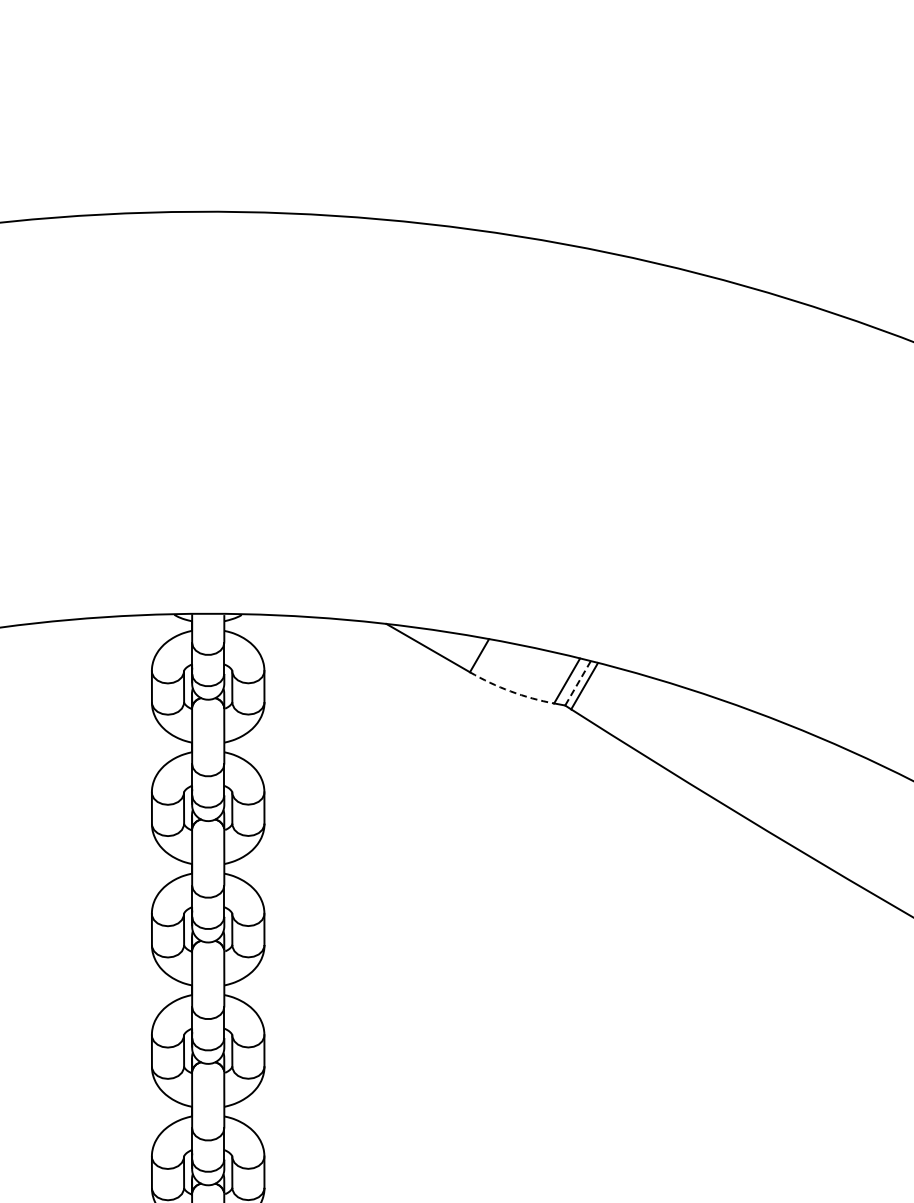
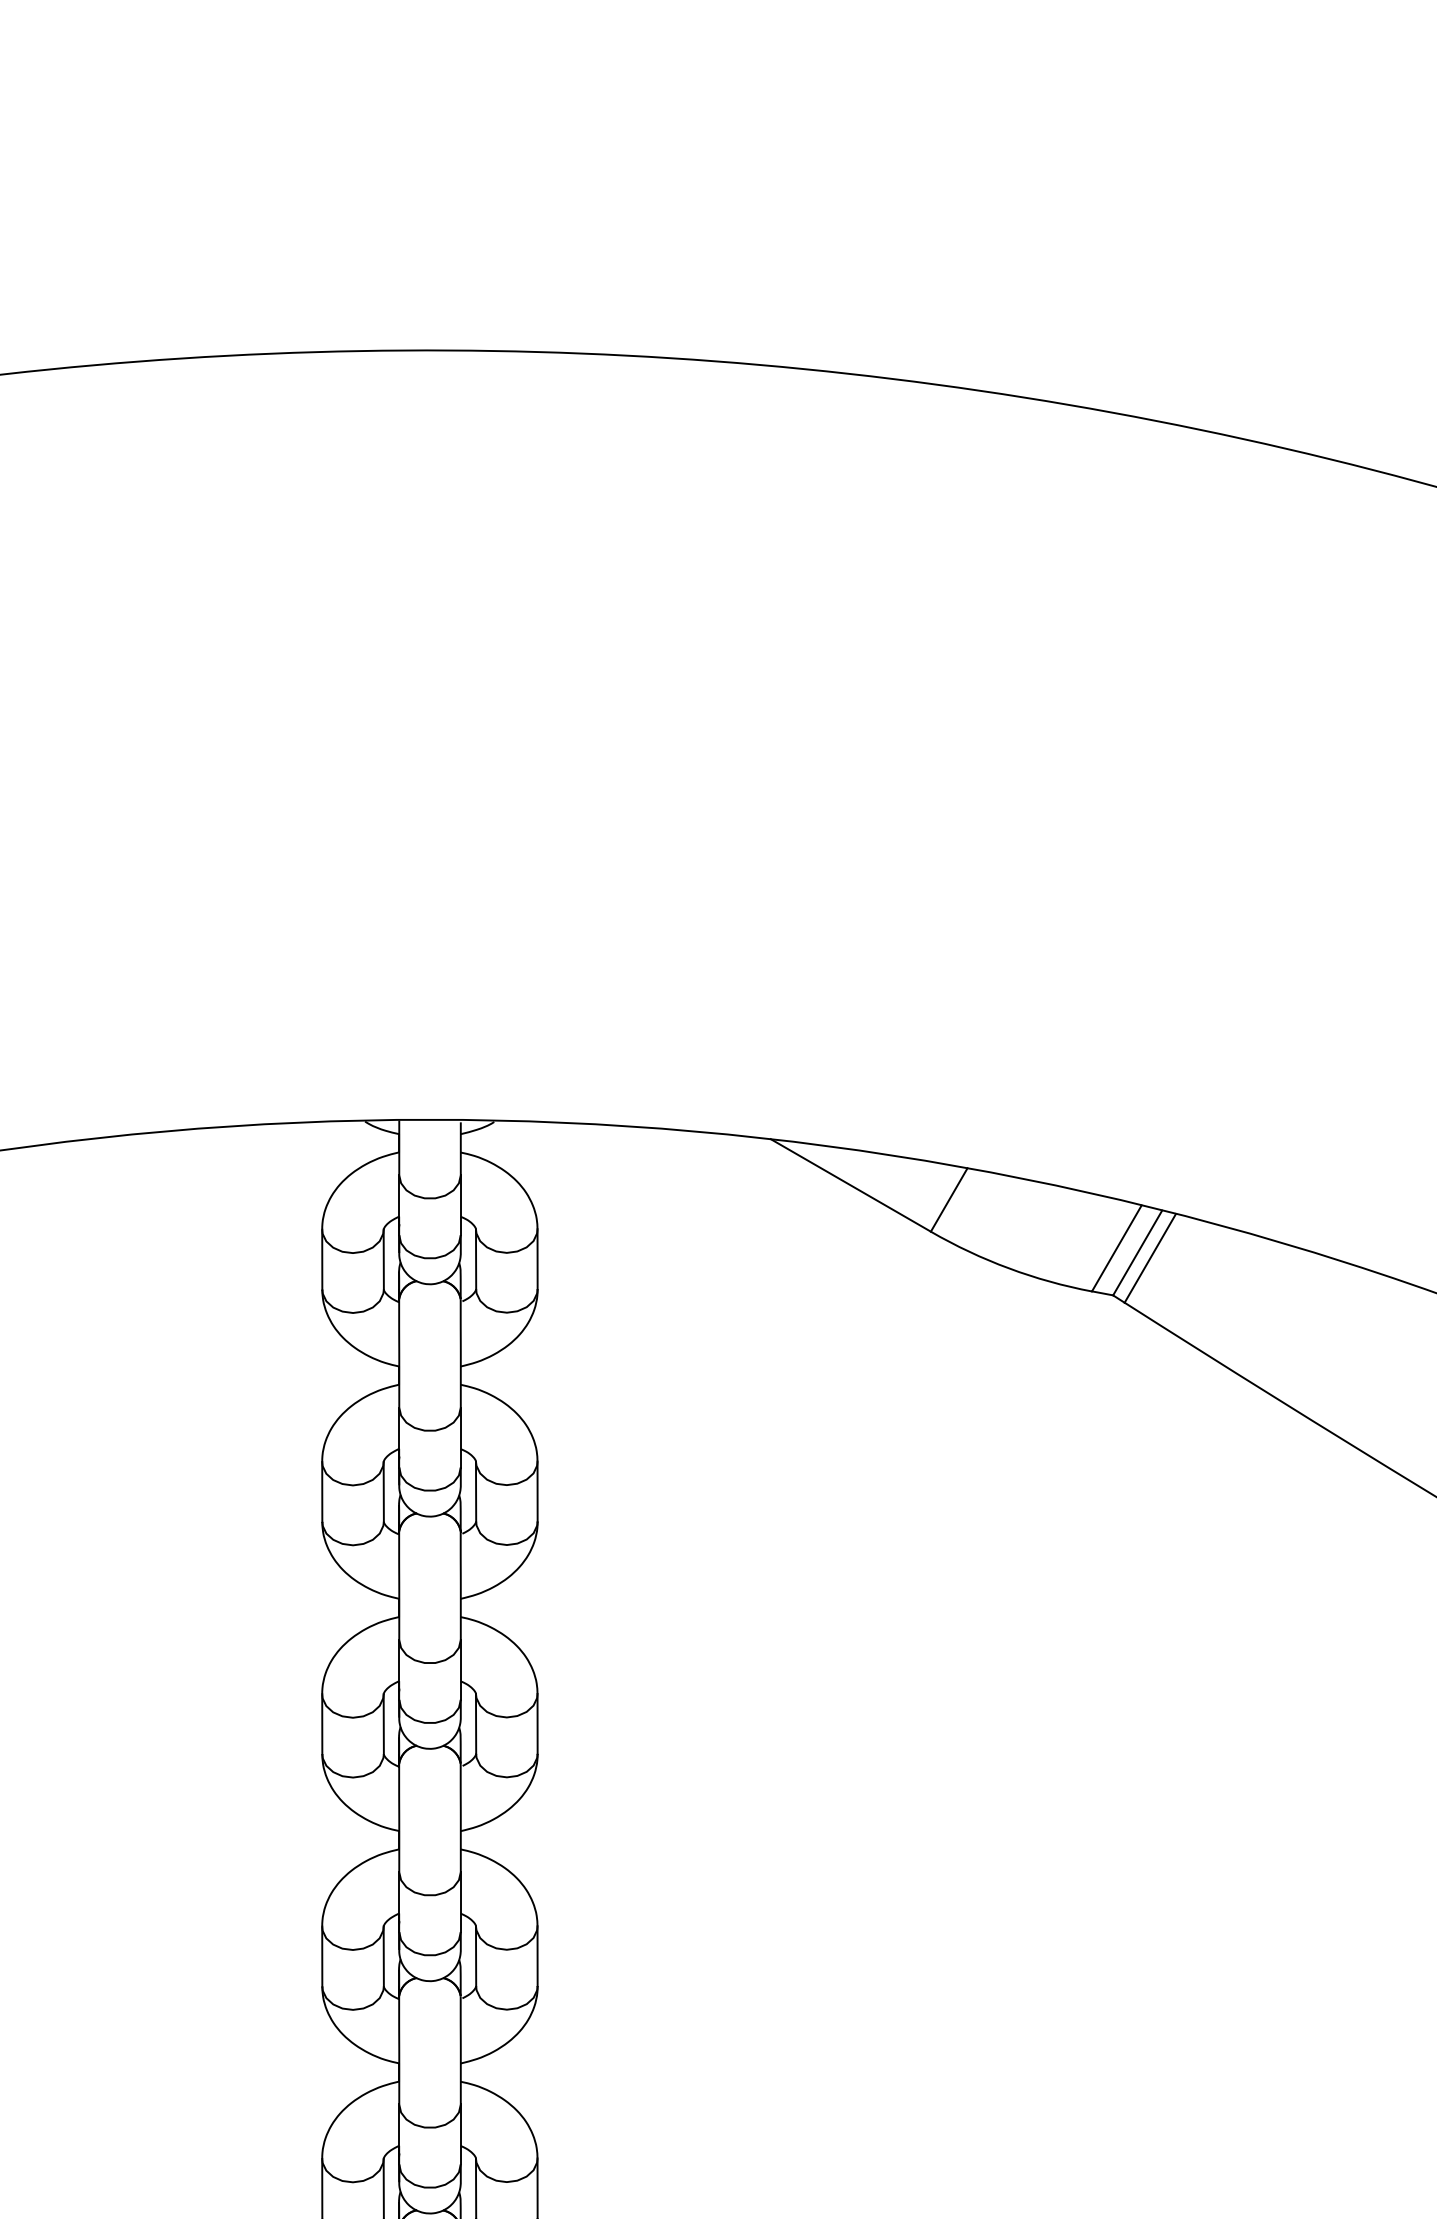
line: (578, 683) -> (1138, 1253), dashed -> solid
arc: (510, 691) -> (1008, 1268), dashed -> solid

